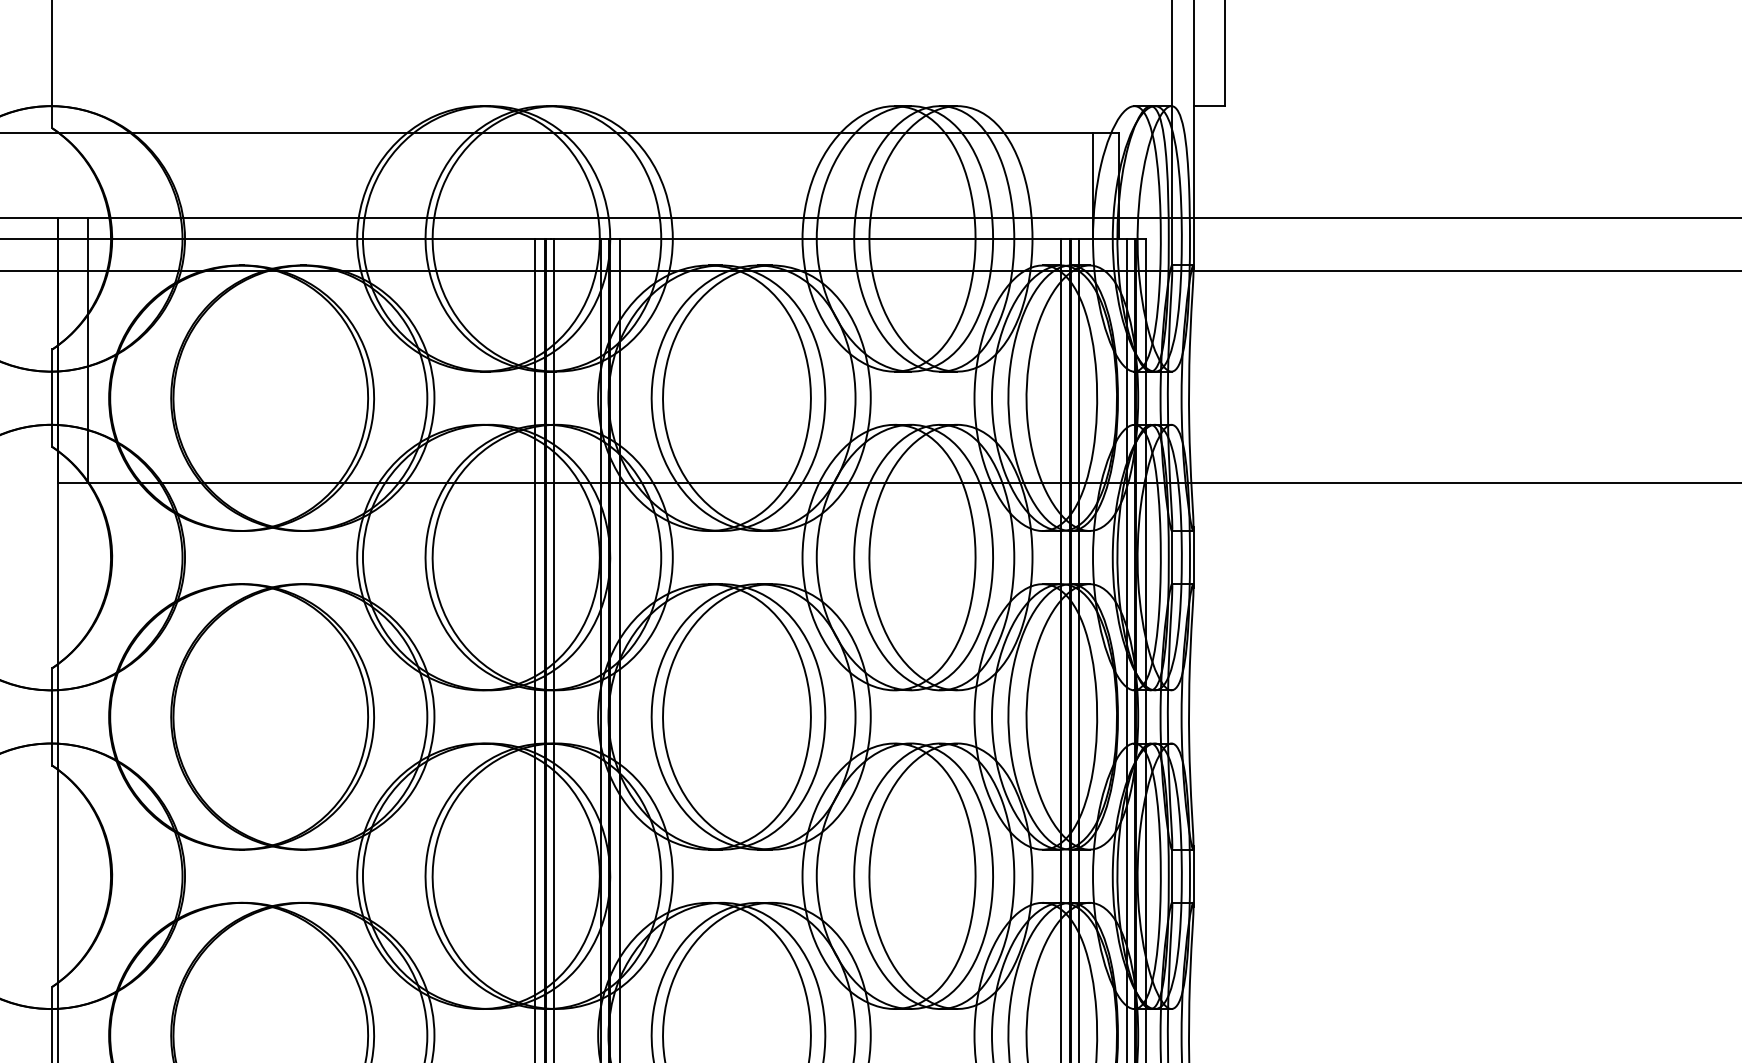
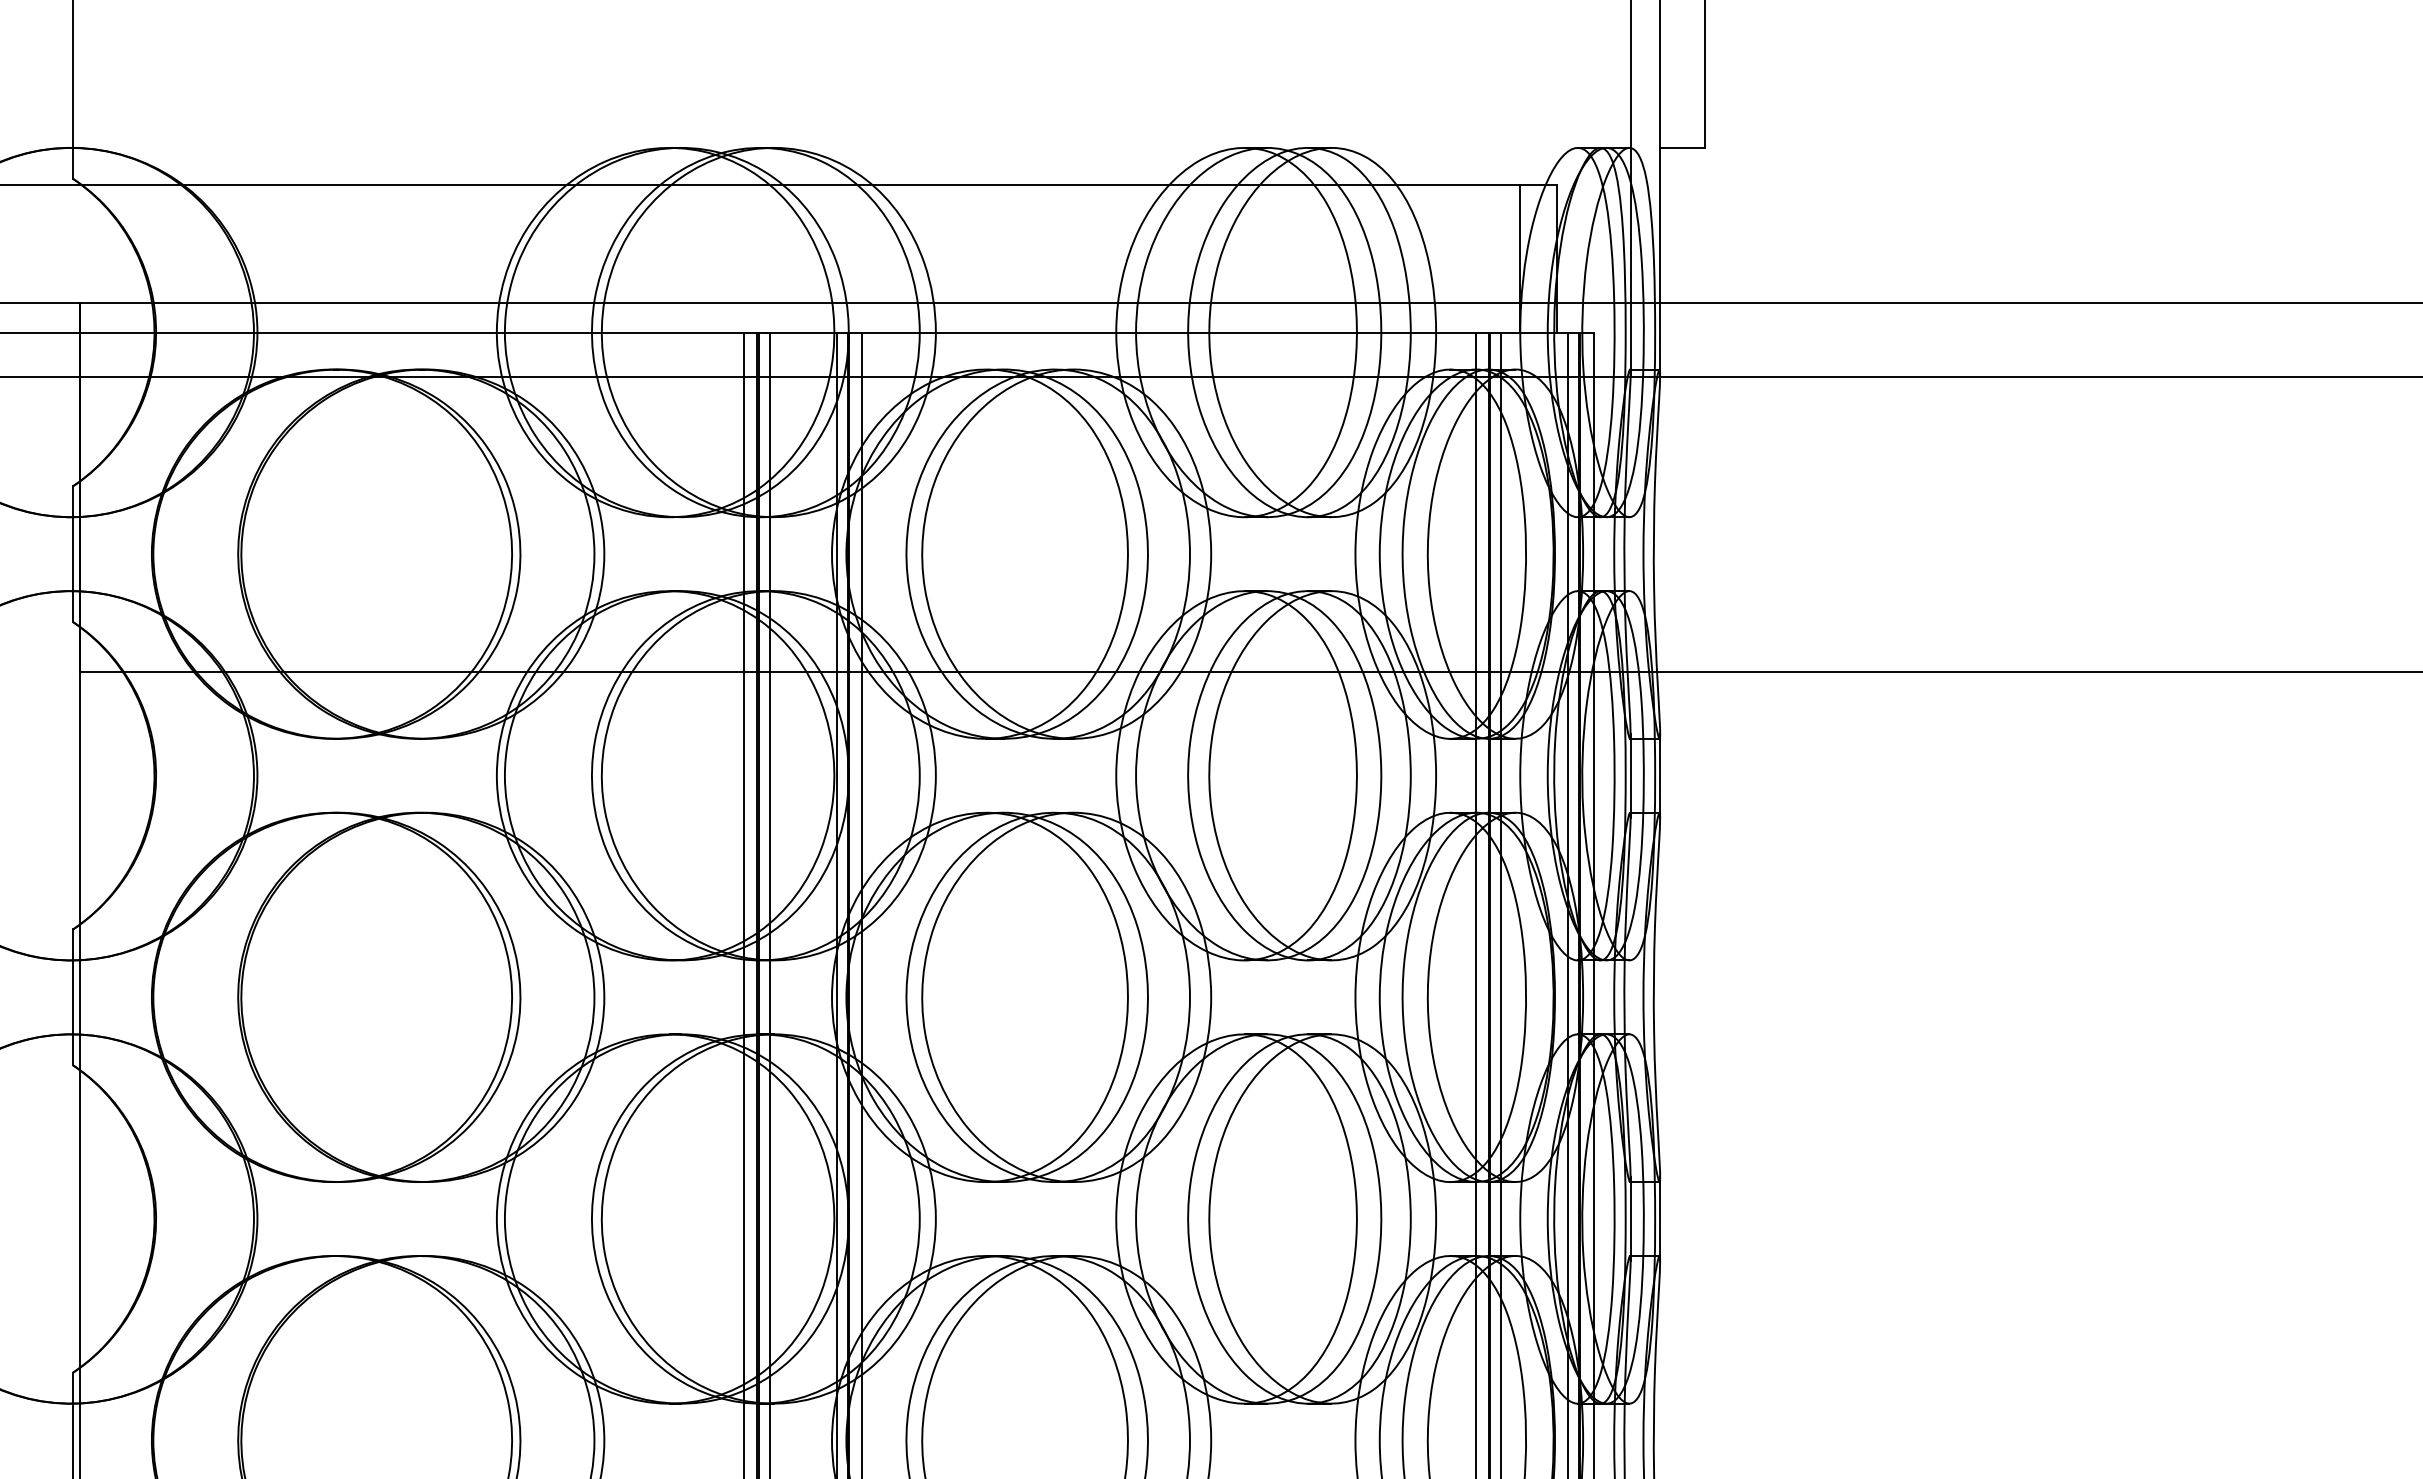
line: (88, 350) -> (123, 487), removed

